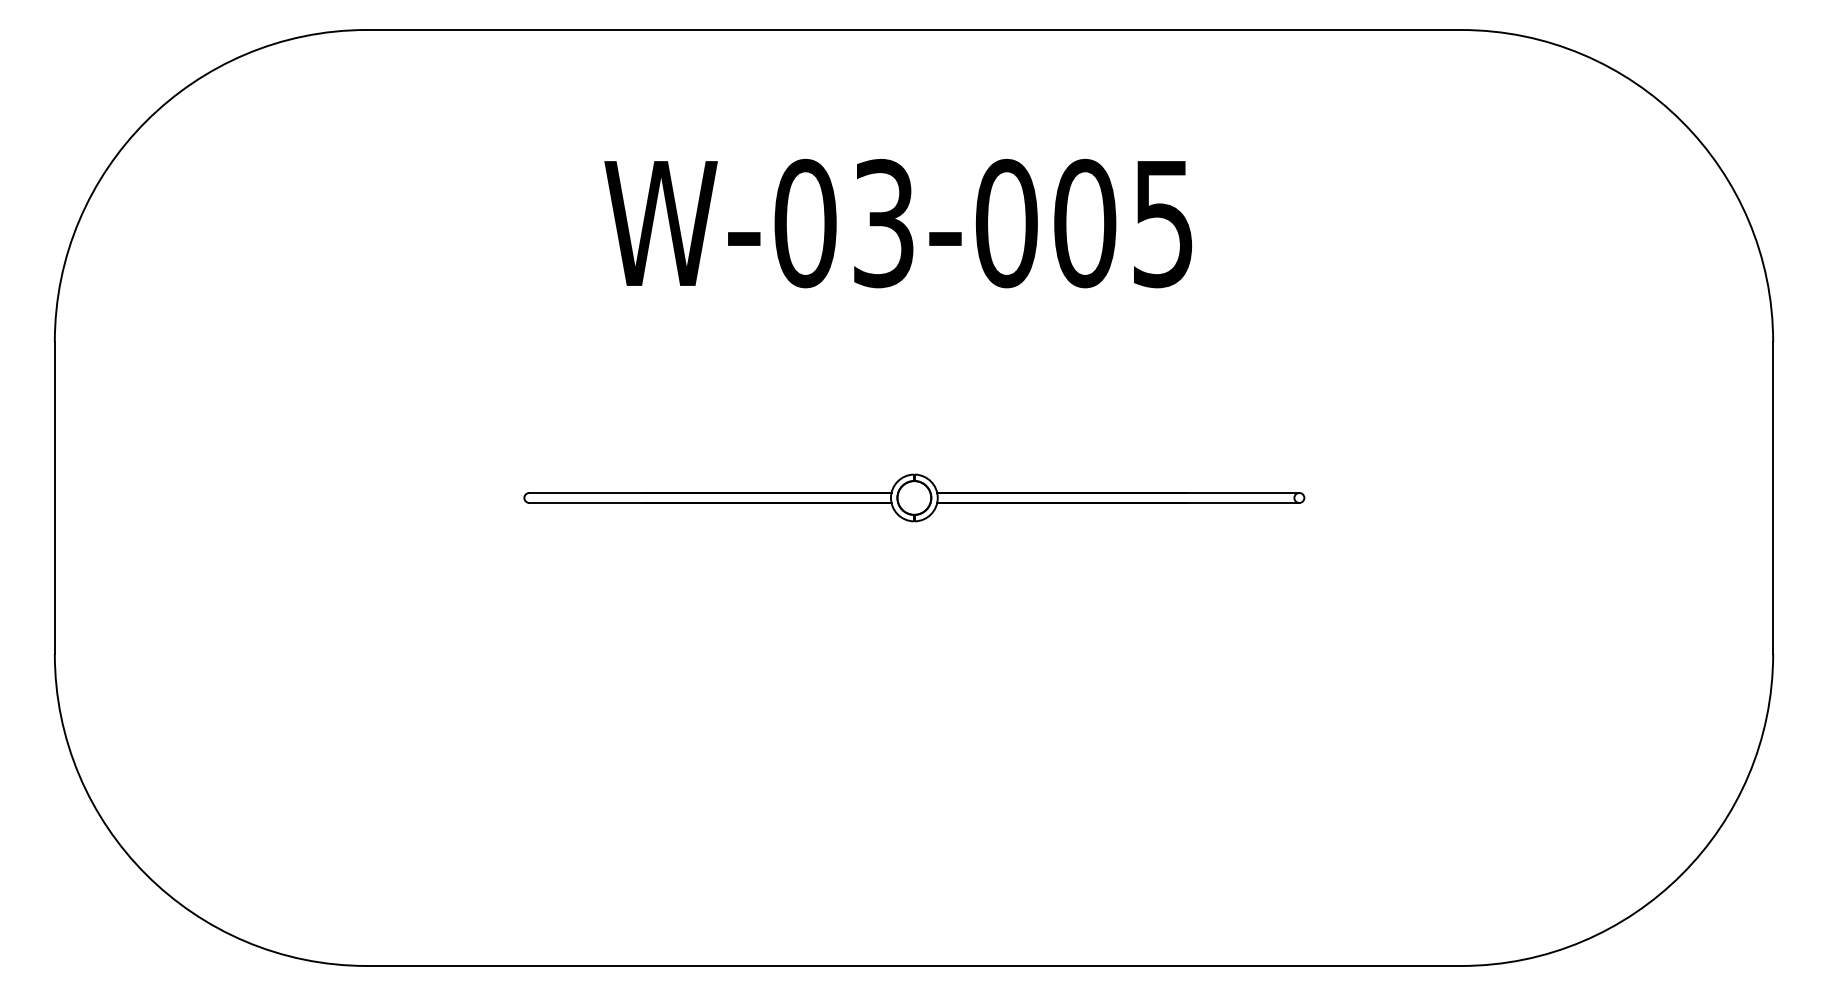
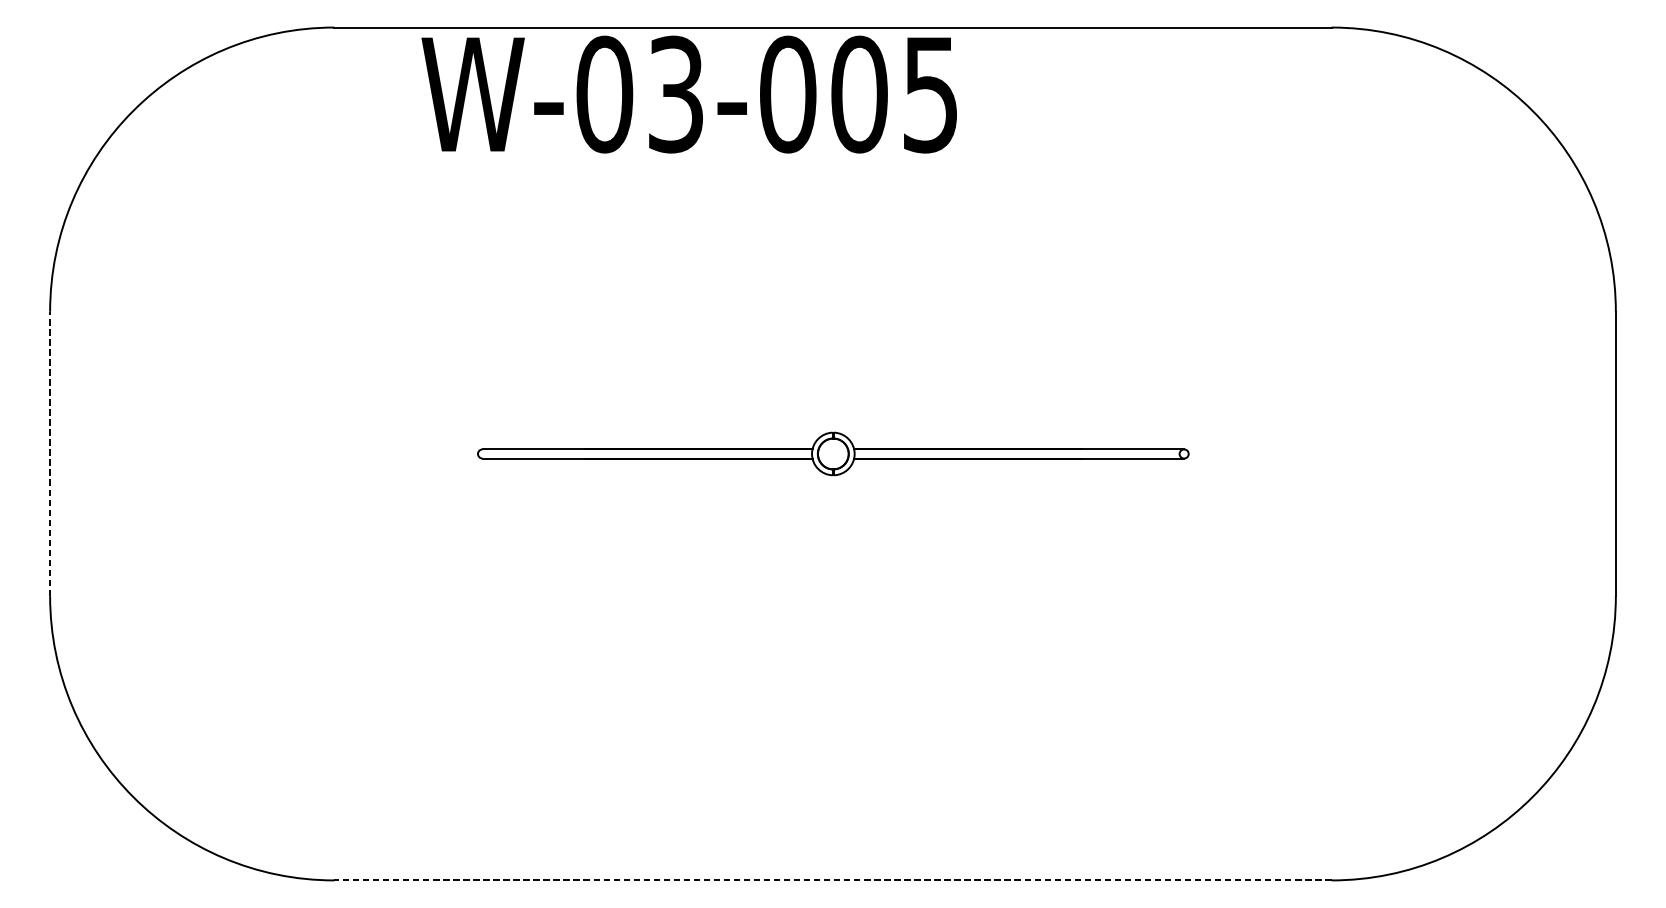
text: (898, 223) -> (689, 94), moved
line: (54, 497) -> (49, 453), solid -> dashed
line: (913, 965) -> (832, 879), solid -> dashed

